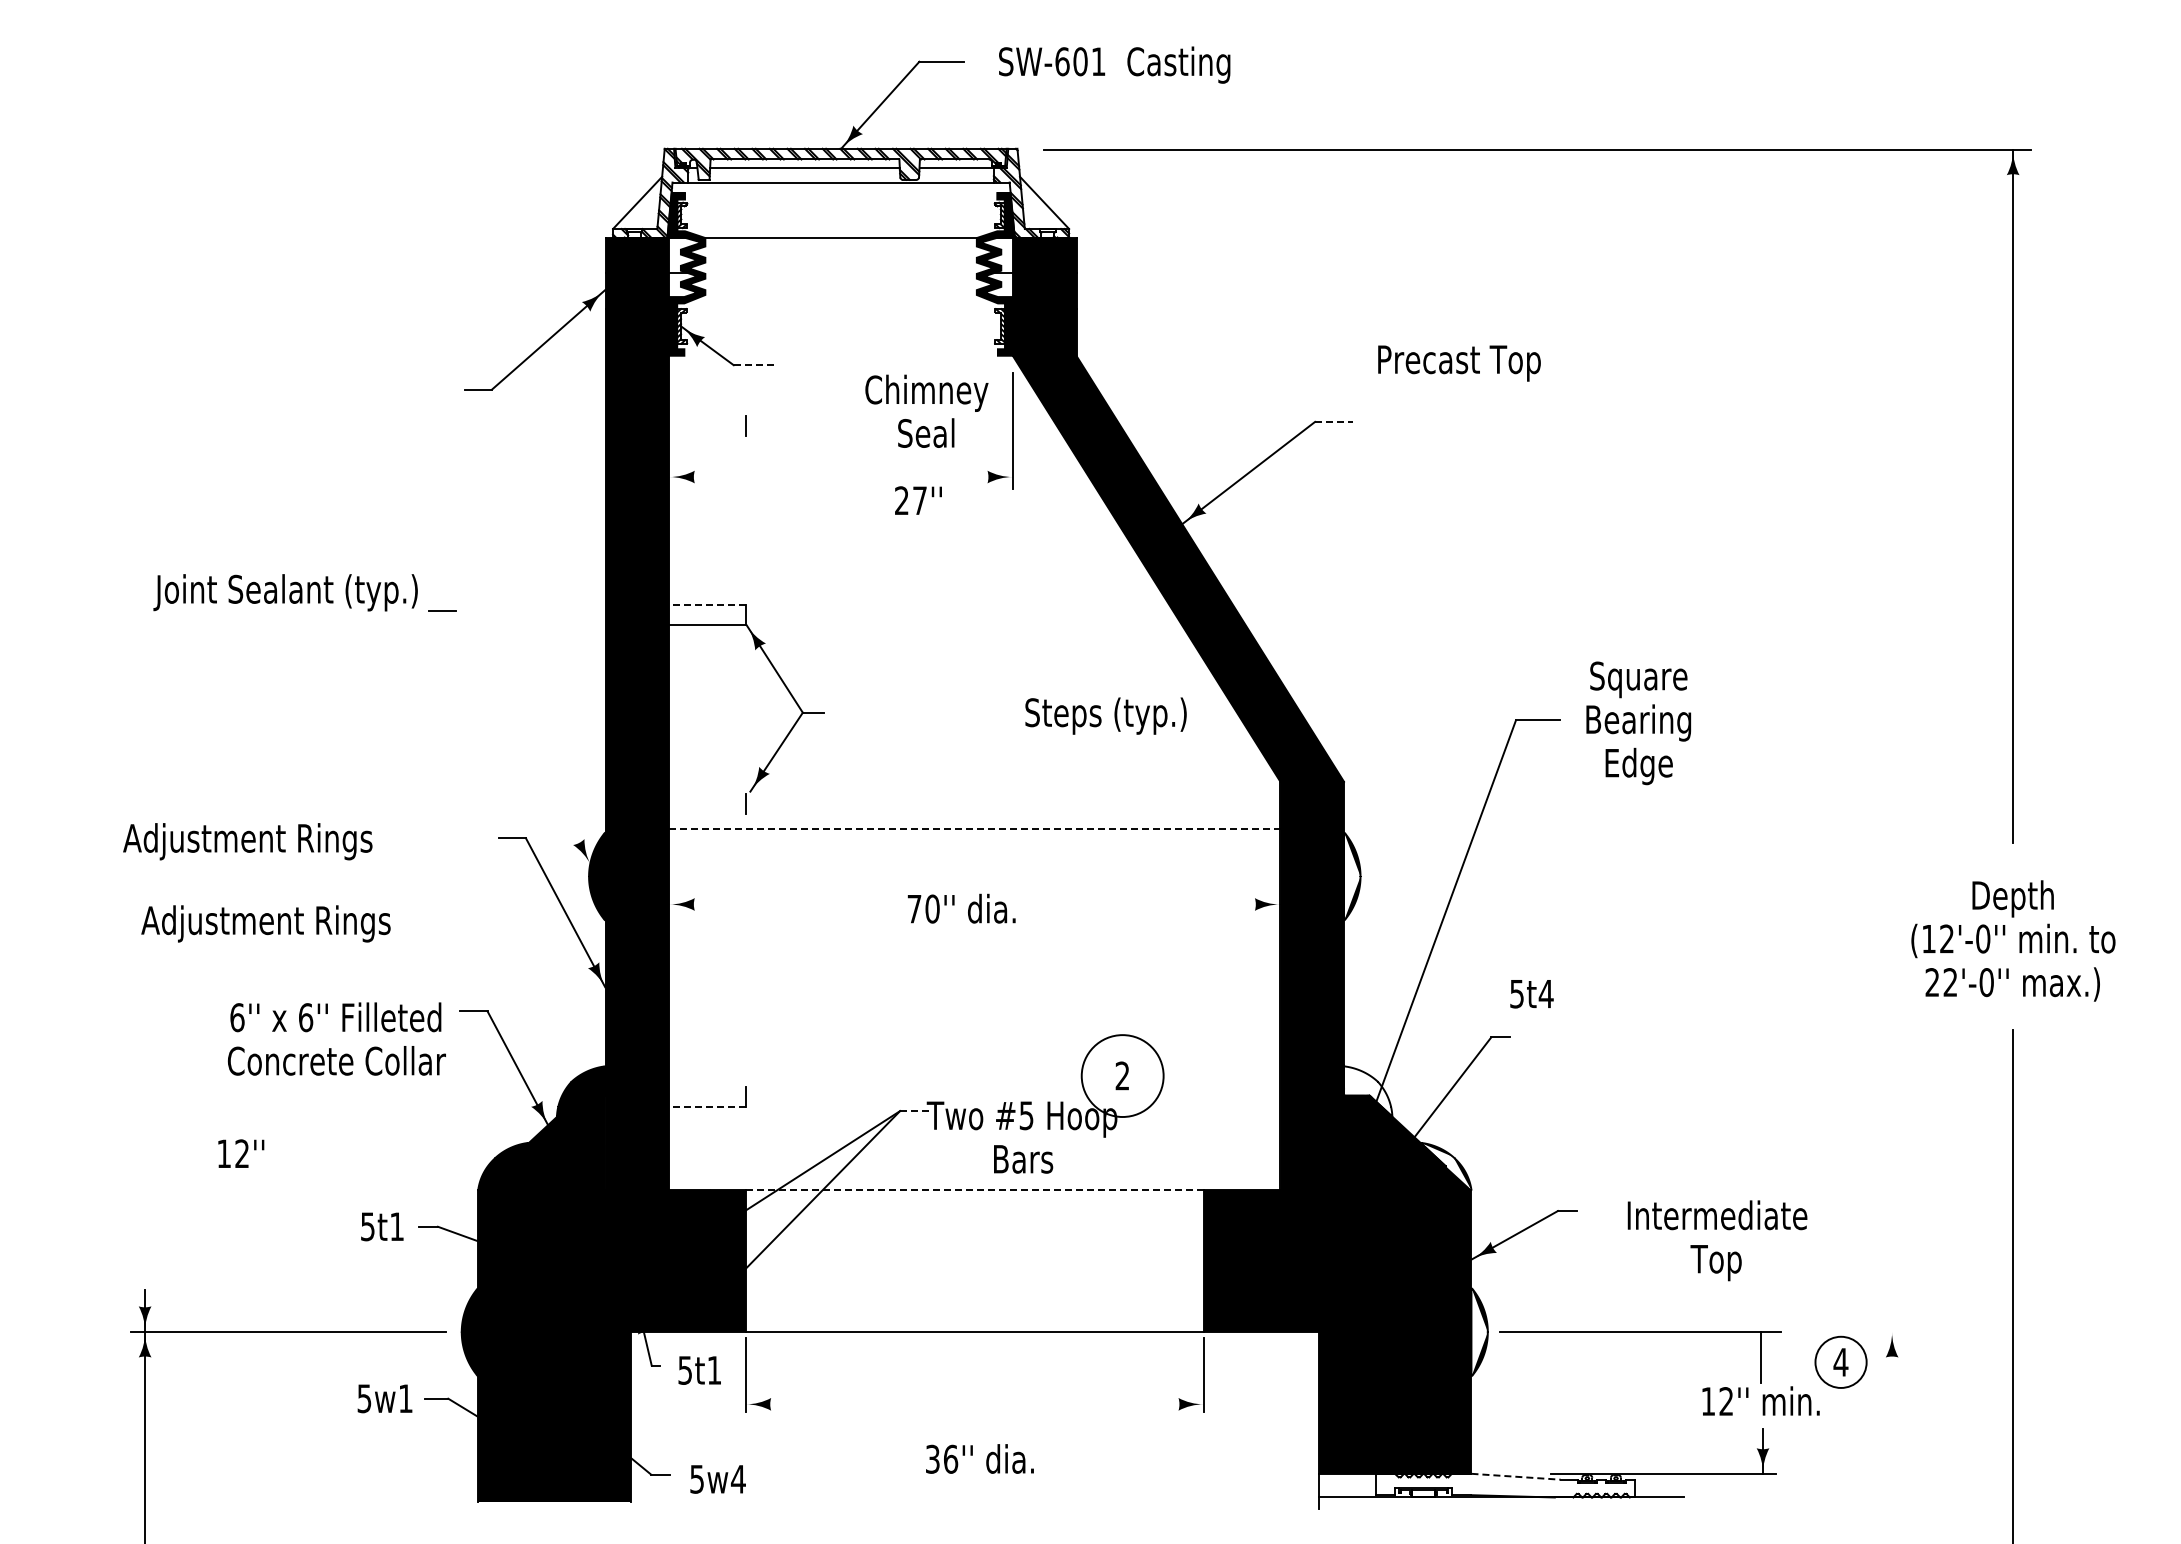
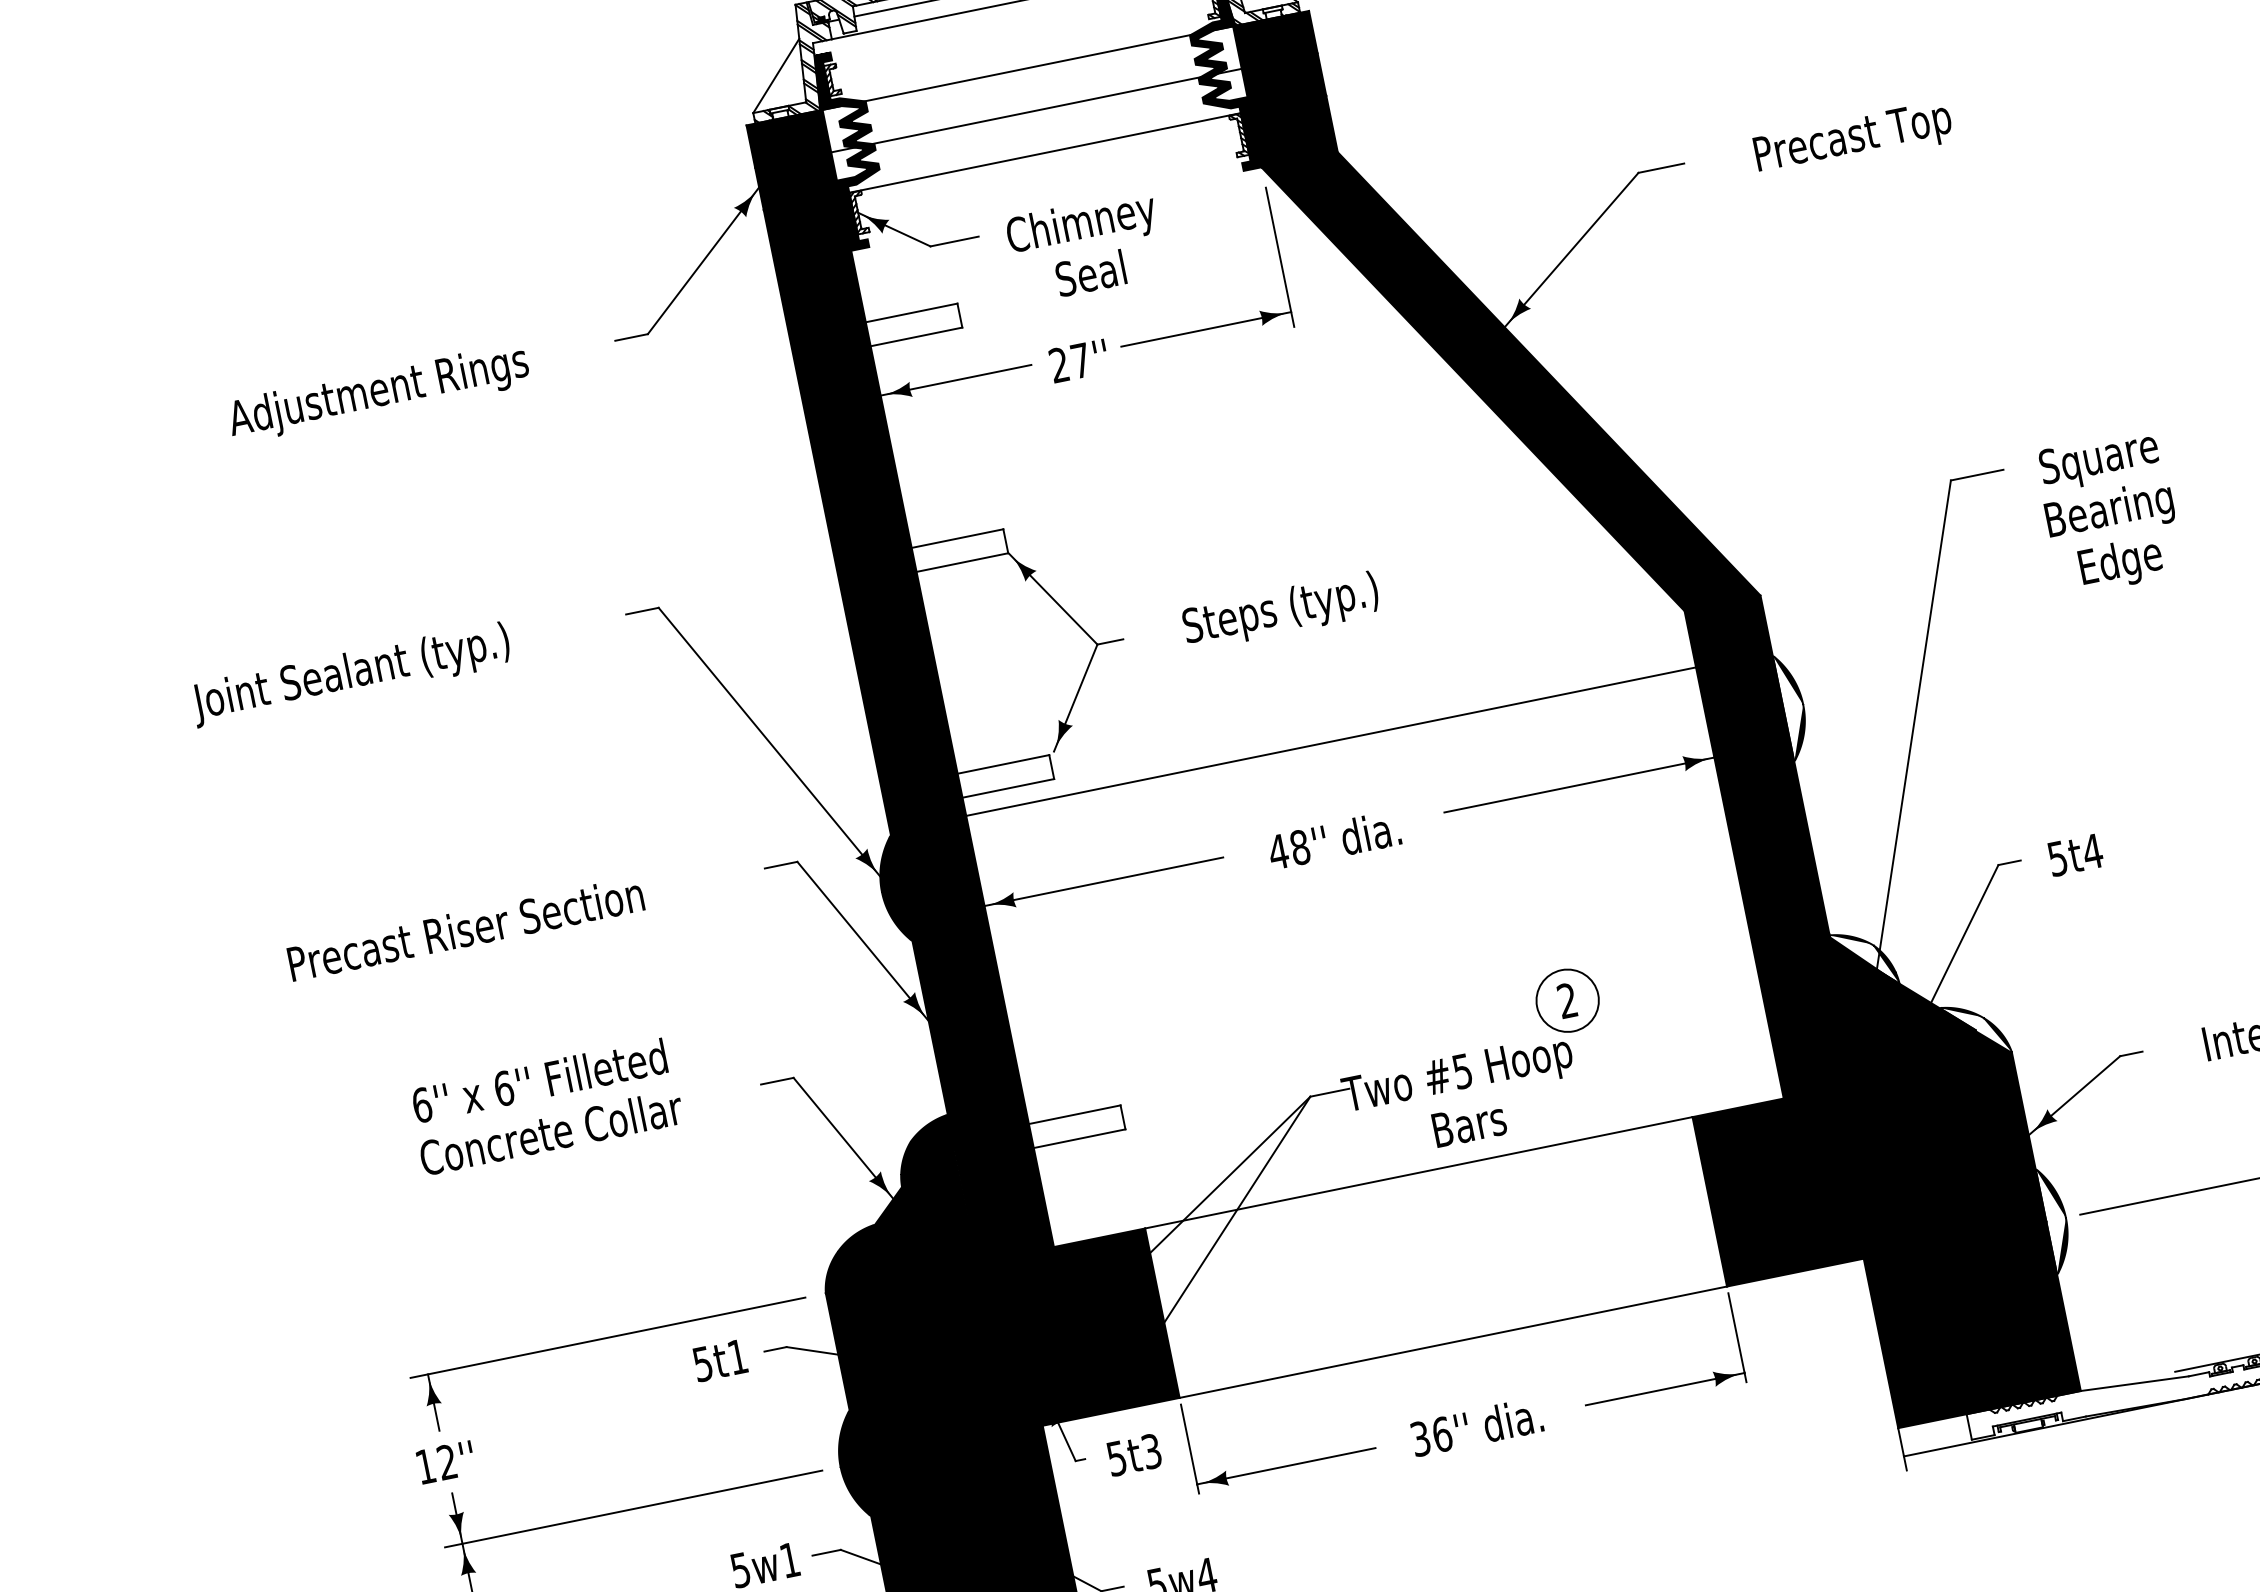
line: (840, 273) -> (1035, 110), added
line: (840, 308) -> (1044, 152), added
text: (1459, 363) -> (1853, 139), moved
line: (754, 365) -> (955, 241), dashed -> solid
text: (926, 410) -> (1085, 246), moved
line: (707, 415) -> (911, 312), added
line: (1334, 421) -> (1661, 167), dashed -> solid
line: (707, 435) -> (916, 336), added
line: (732, 477) -> (956, 380), added
line: (941, 477) -> (1205, 330), added
text: (918, 500) -> (1079, 360), moved
text: (285, 592) -> (350, 674), moved
line: (707, 604) -> (957, 538), dashed -> solid
text: (1105, 715) -> (1280, 610), moved
text: (1638, 723) -> (2109, 512), moved
line: (523, 737) -> (769, 742), added
line: (707, 793) -> (1003, 764), added
line: (707, 813) -> (1008, 788), added
line: (974, 829) -> (1330, 742), dashed -> solid
text: (248, 841) -> (466, 933), Adjustment Rings -> Precast Riser Section
line: (769, 904) -> (1104, 881), added
line: (1167, 904) -> (1579, 785), added
text: (923, 909) -> (1289, 850), 70'' -> 48''
text: (265, 923) -> (378, 392), moved
text: (1531, 994) -> (2075, 855), moved
text: (336, 1038) -> (545, 1106), moved
circle: (1122, 1075) -> (1567, 1000), size x0.62
line: (707, 1087) -> (1074, 1115), added
fill: (1367, 1091) -> (1863, 959), added
line: (707, 1107) -> (1079, 1139), dashed -> solid
line: (916, 1111) -> (1330, 1093), dashed -> solid
text: (241, 1153) -> (446, 1461), moved
part: (295, 1190) -> (607, 1338), added
line: (975, 1190) -> (1419, 1173), dashed -> solid
text: (714, 1369) -> (1151, 1450), 5t1 -> 5t3
line: (819, 1404) -> (1285, 1466), added
line: (1137, 1404) -> (1665, 1389), added
text: (979, 1458) -> (1476, 1426), moved
line: (1516, 1476) -> (2135, 1383), dashed -> solid

